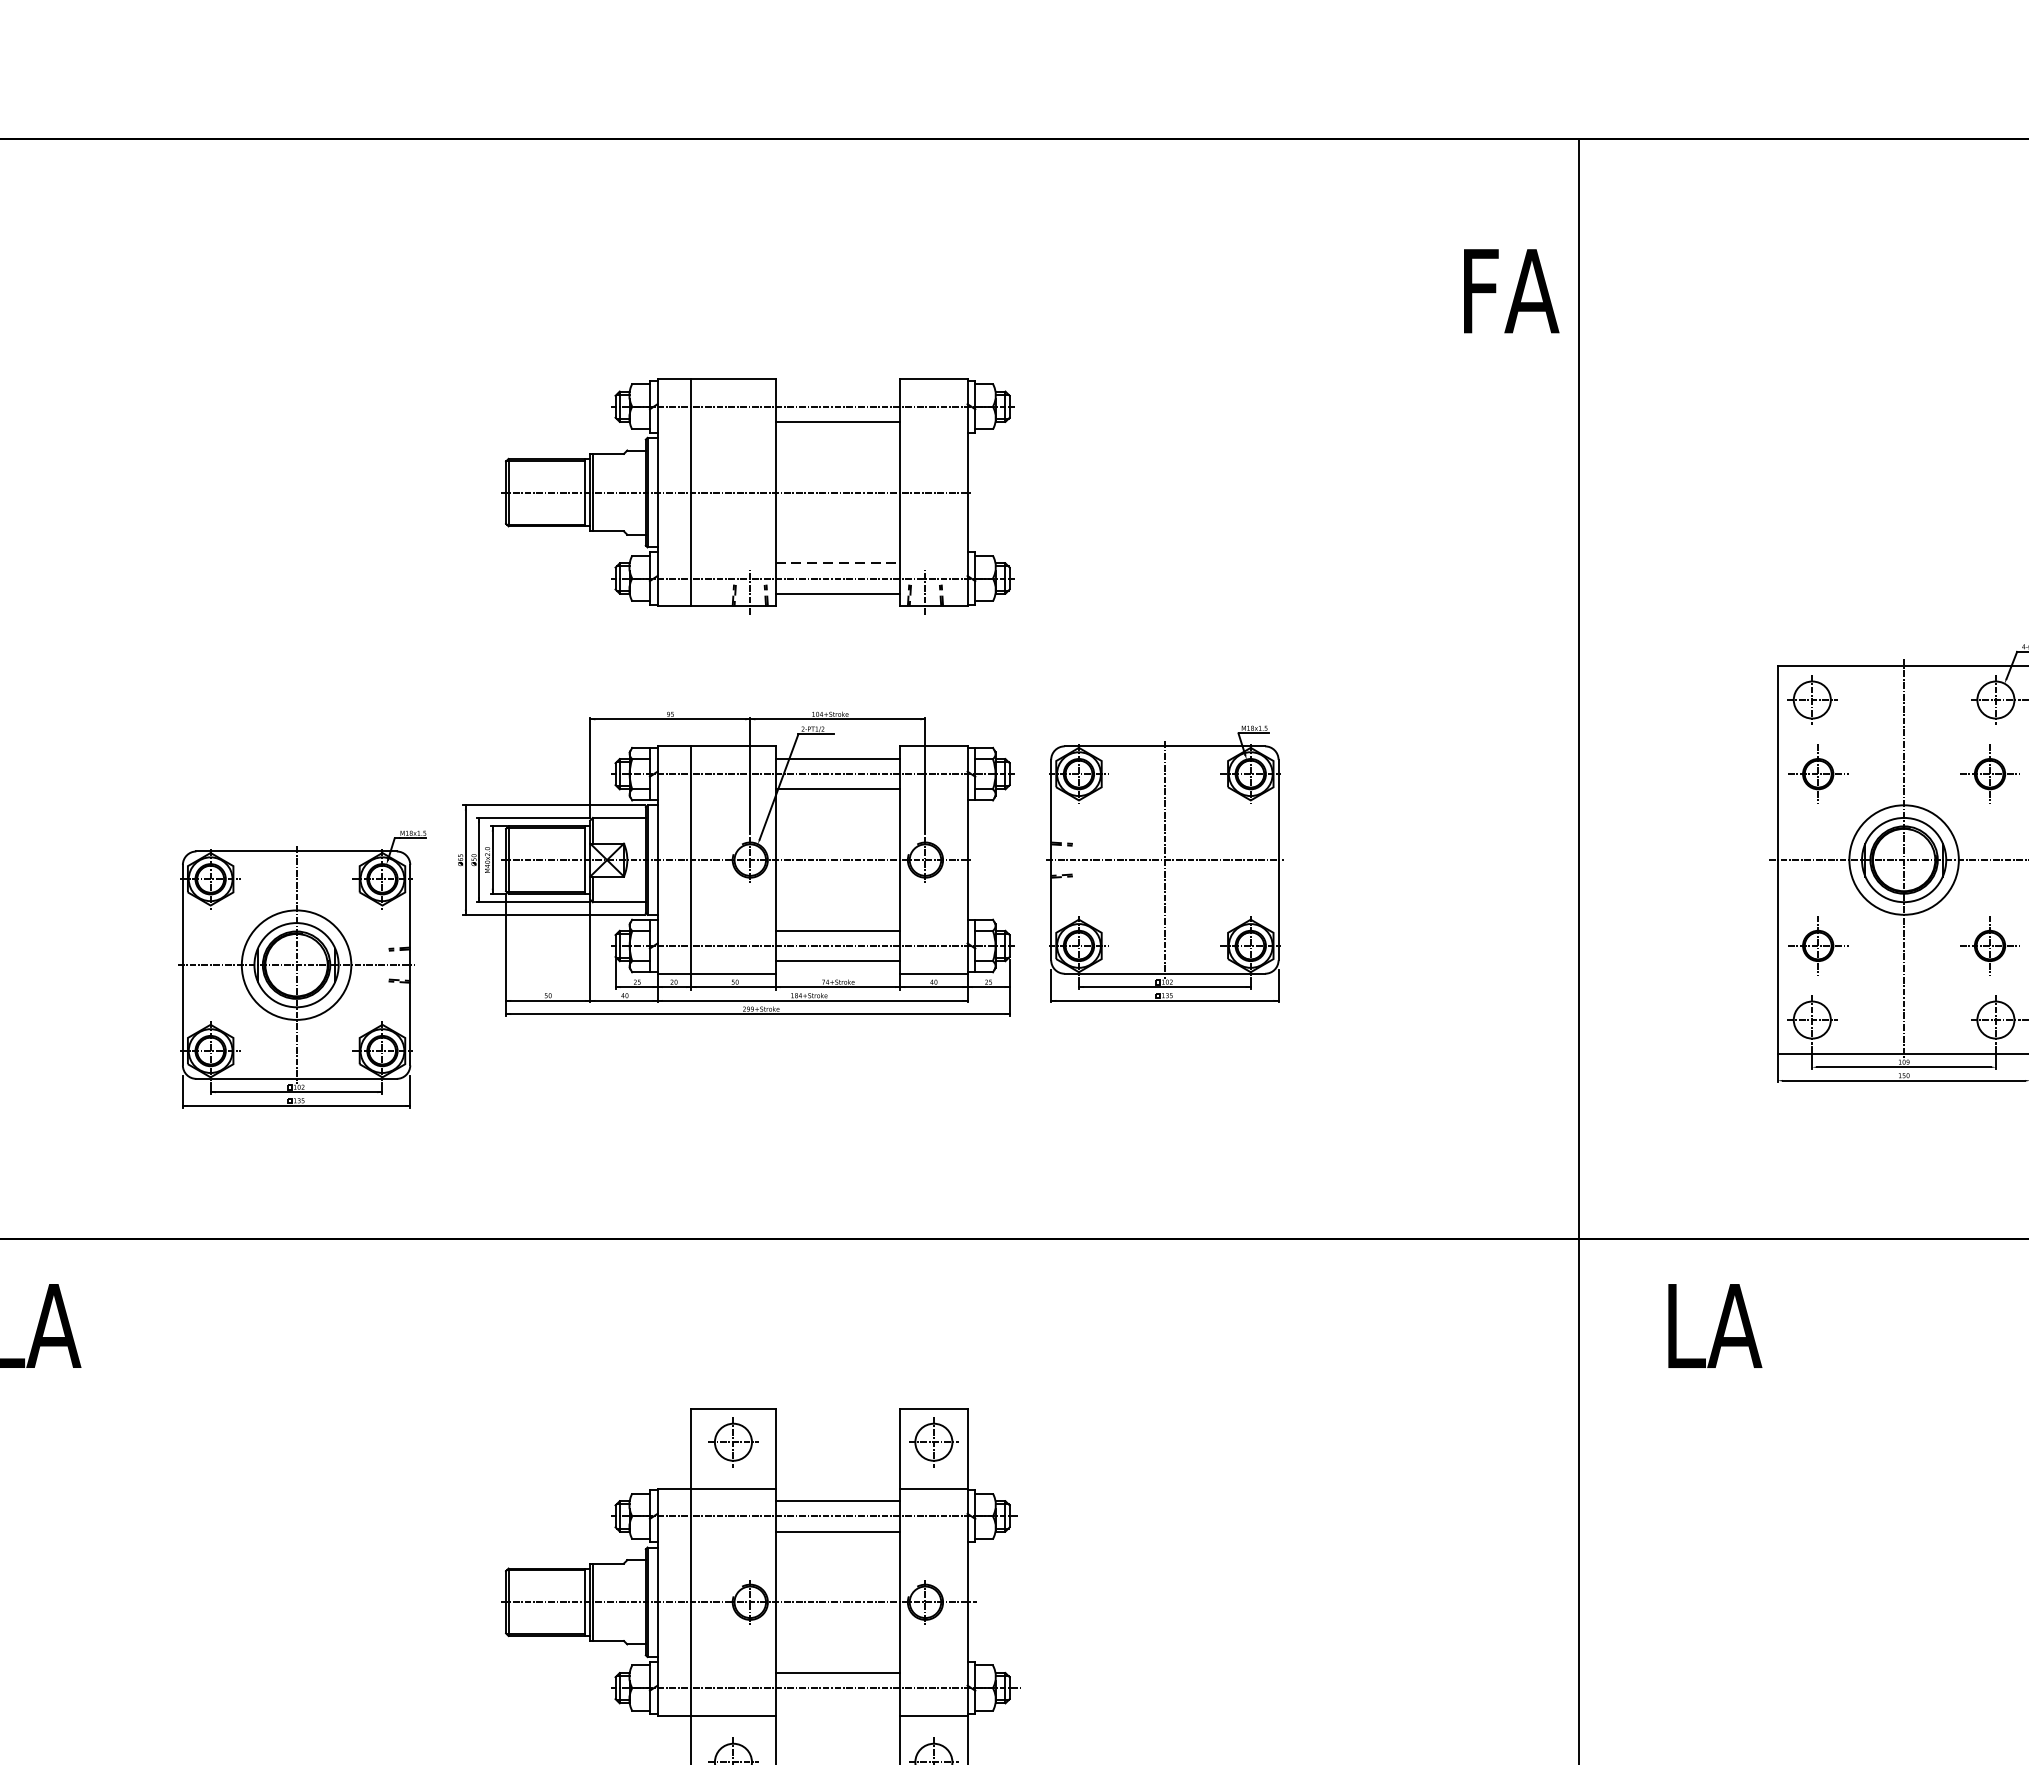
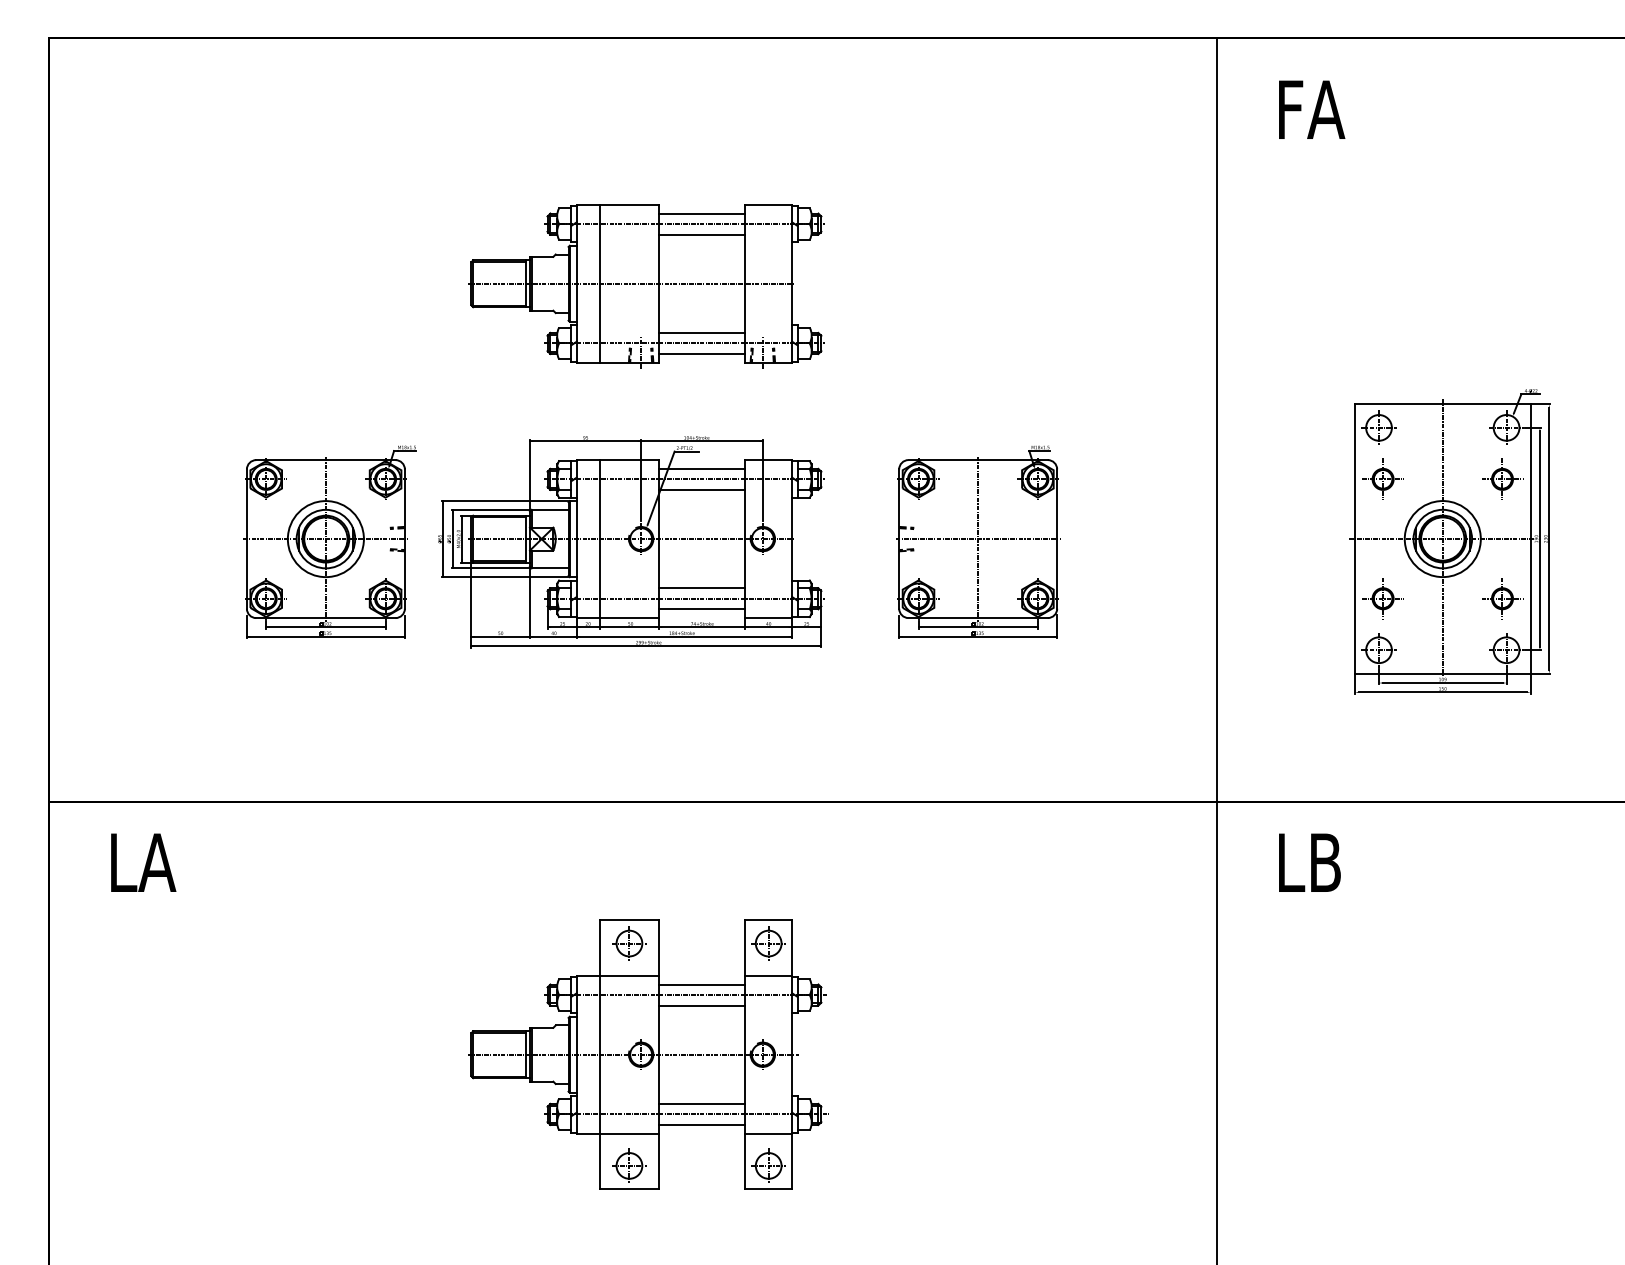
text: (1512, 290) -> (1312, 109), moved
line: (837, 391) -> (701, 213), added
line: (838, 562) -> (702, 332), dashed -> solid
part: (1165, 863) -> (978, 541), moved
part: (301, 968) -> (329, 541), moved
text: (1735, 1325) -> (1325, 862), LA -> LB
line: (837, 1702) -> (701, 1124), added

